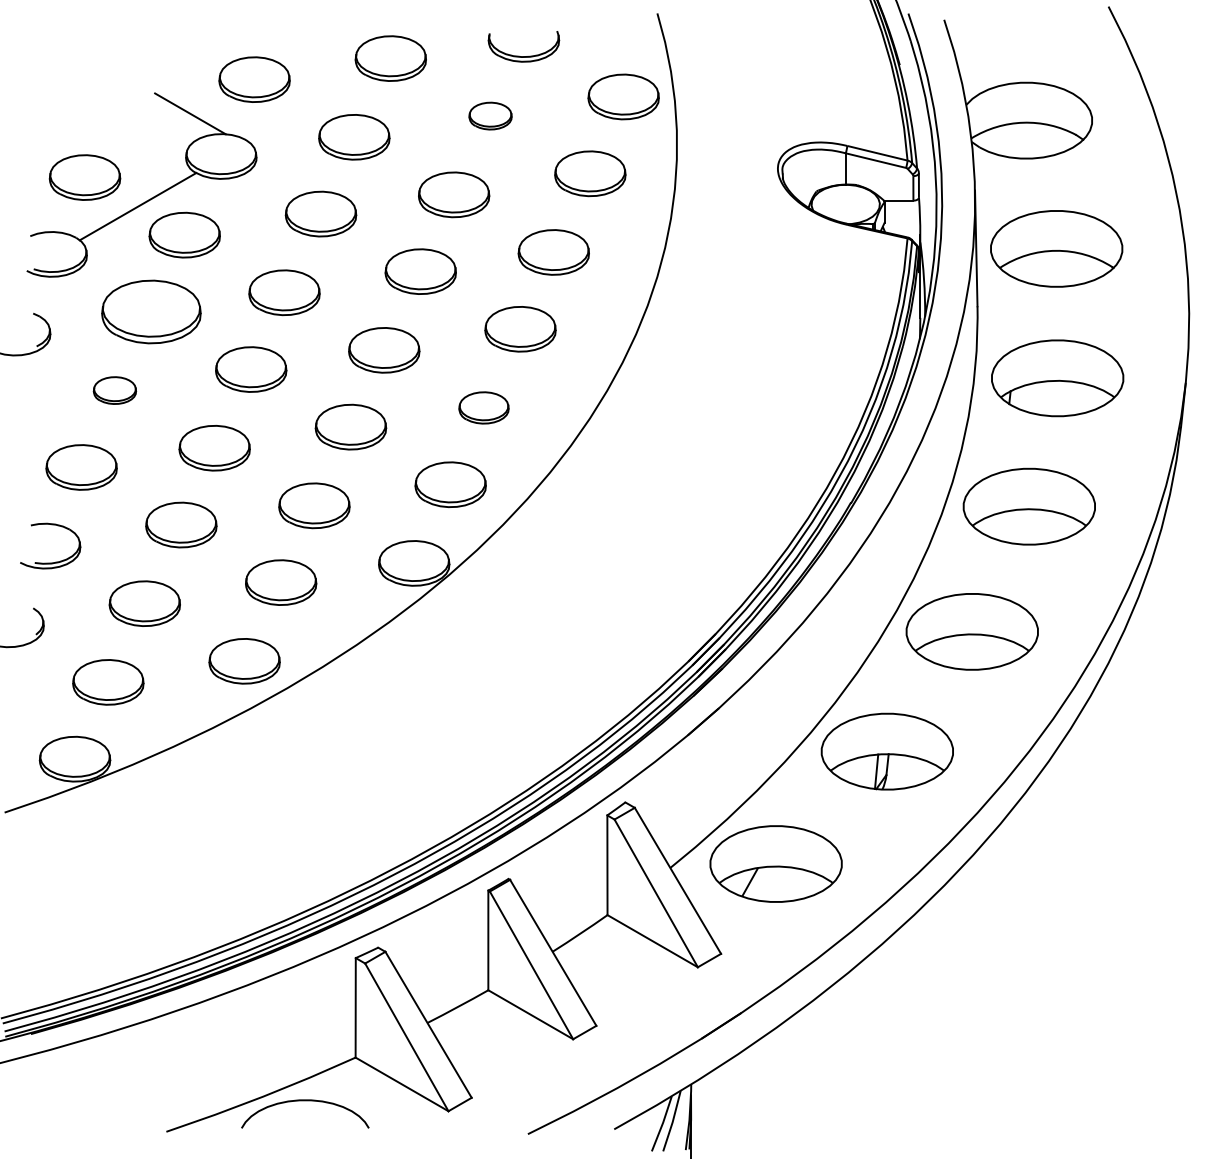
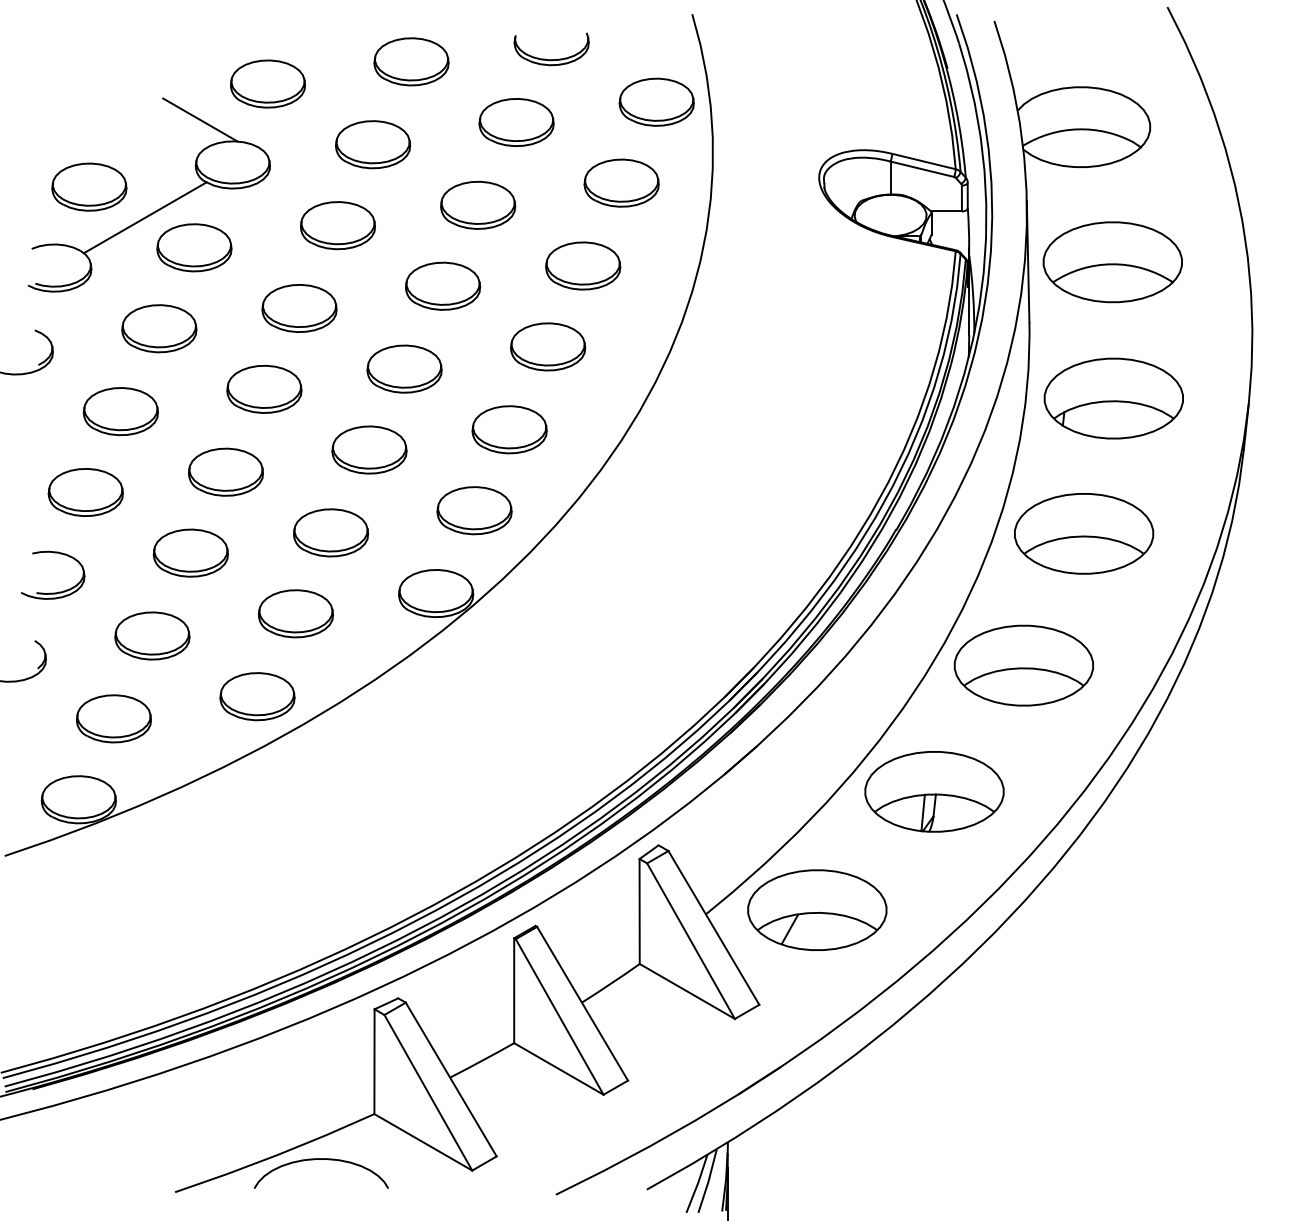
part: (490, 115) -> (516, 121), size x1.67
part: (151, 311) -> (159, 328), size x0.71
part: (114, 390) -> (120, 411), size x1.67
part: (483, 407) -> (509, 429), size x1.43

